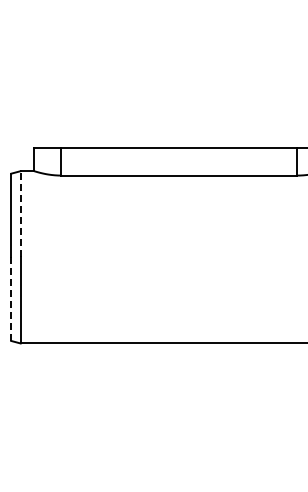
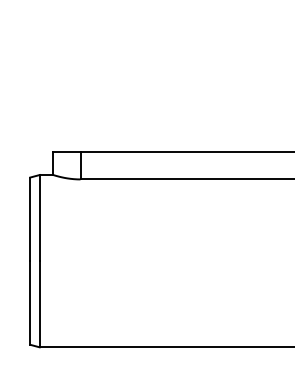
line: (20, 213) -> (39, 217), dashed -> solid
line: (11, 299) -> (30, 303), dashed -> solid

